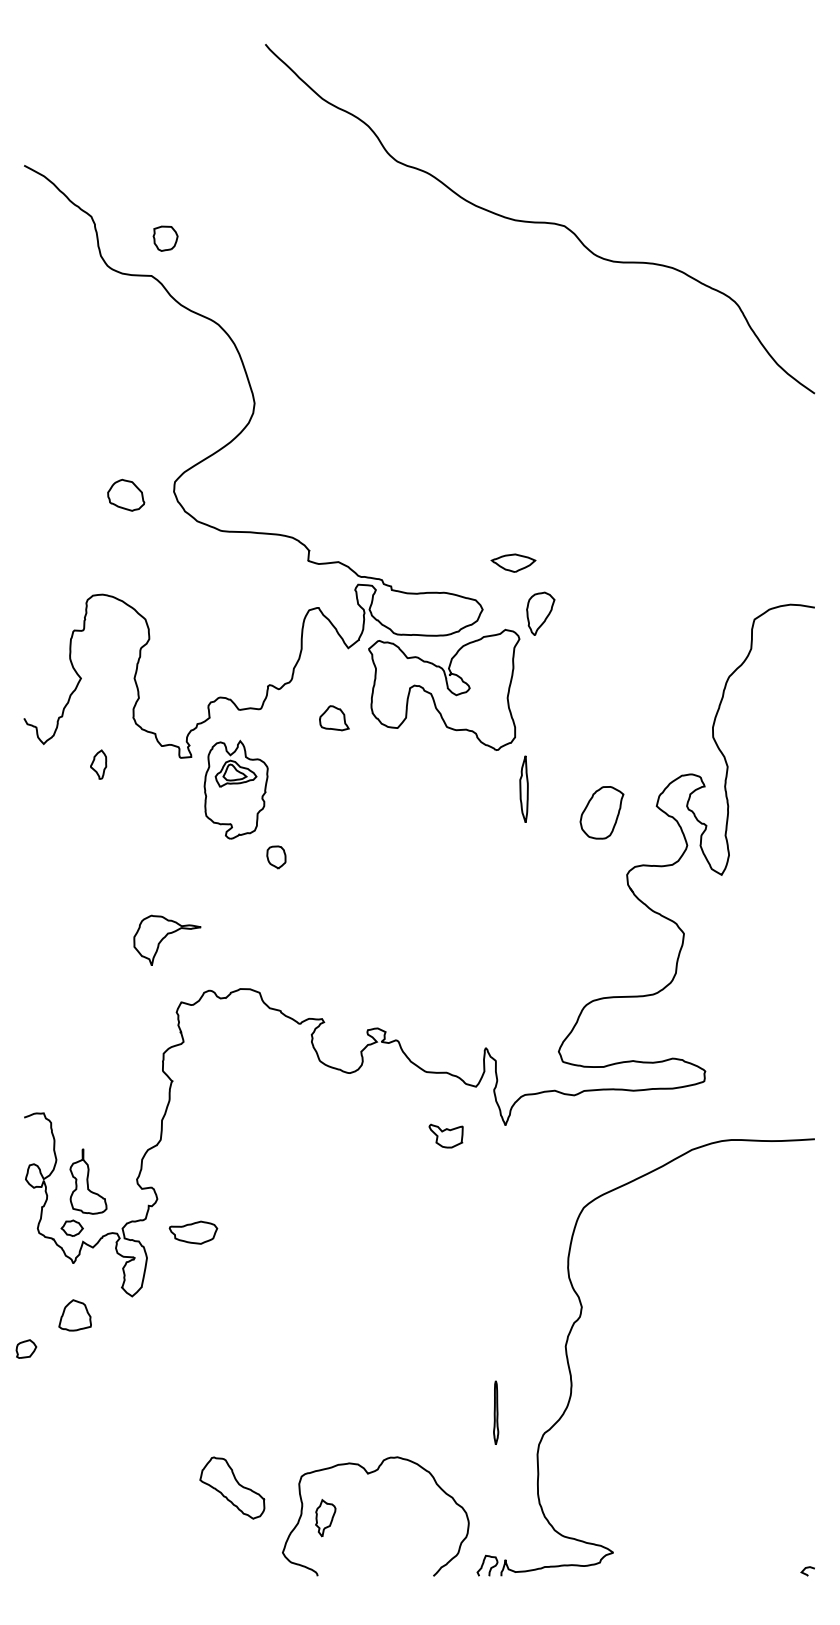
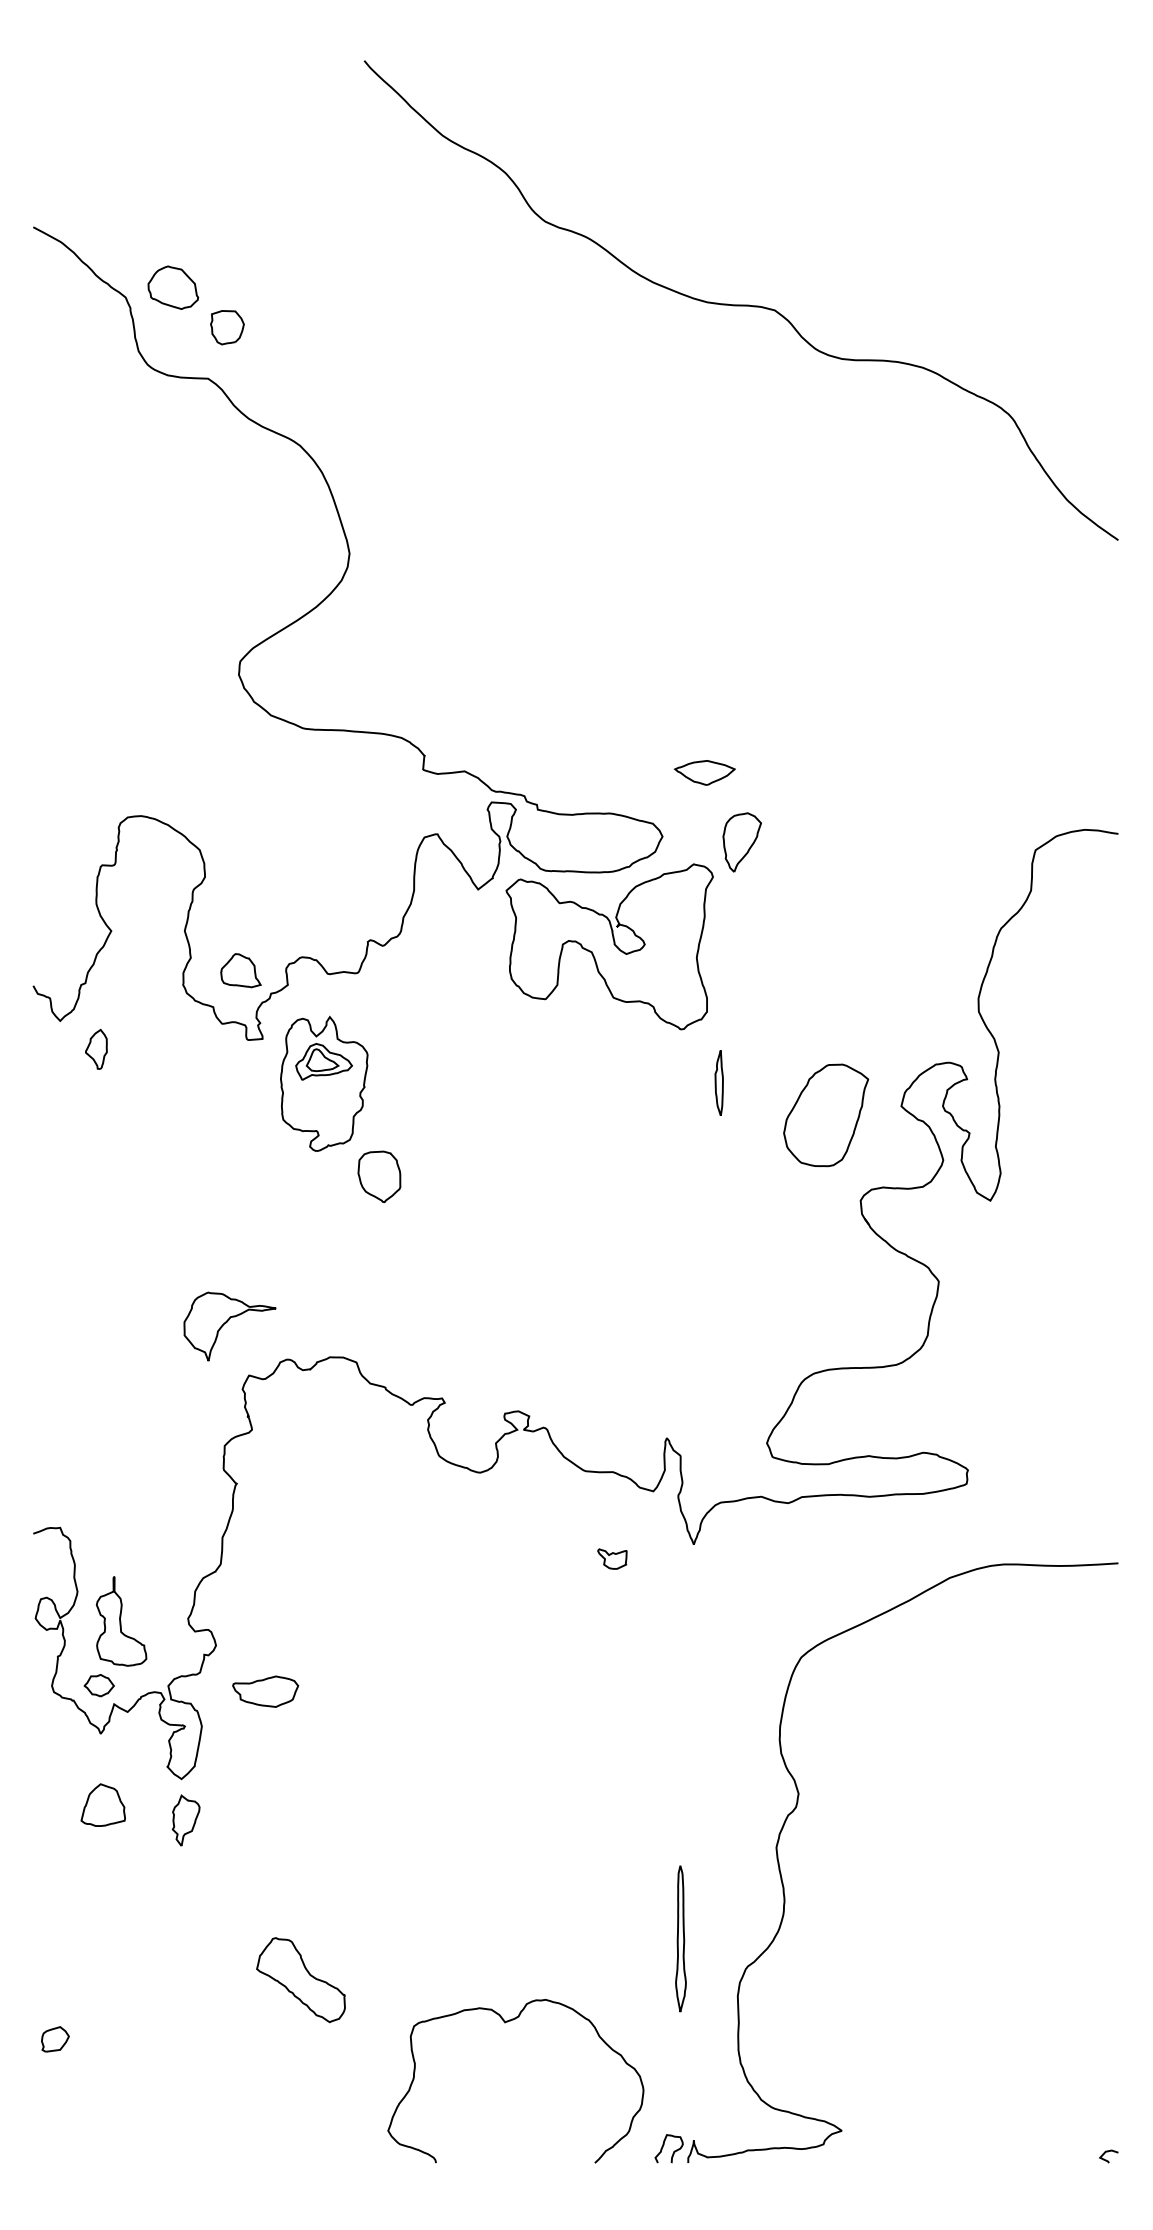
part: (126, 495) -> (173, 287), moved
part: (334, 718) -> (240, 970), moved
part: (98, 764) -> (96, 1048), moved
part: (523, 788) -> (718, 1082), size x0.71
part: (602, 812) -> (826, 1115), size x1.43
part: (276, 857) -> (379, 1176), size x1.67
part: (167, 940) -> (229, 1326), moved
part: (446, 1135) -> (612, 1558), size x0.62
part: (26, 1349) -> (55, 2039), moved
part: (495, 1412) -> (680, 1938), size x1.67
part: (231, 1488) -> (300, 1980), moved
part: (325, 1518) -> (185, 1820), moved

